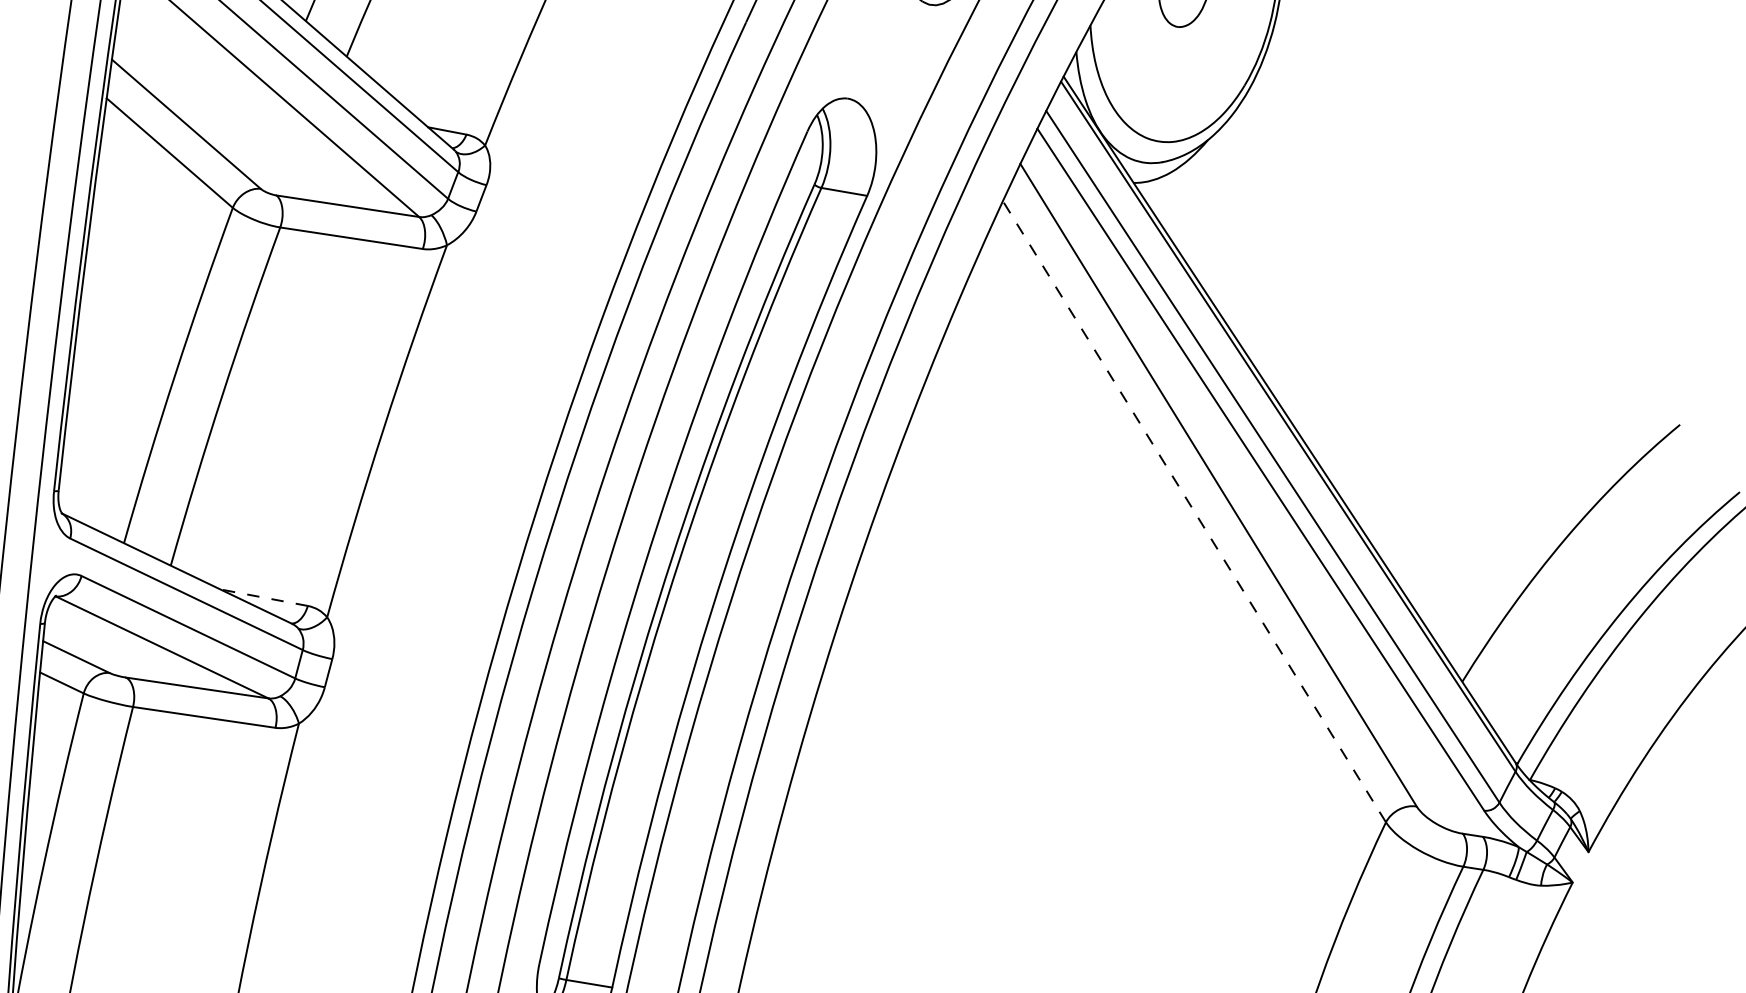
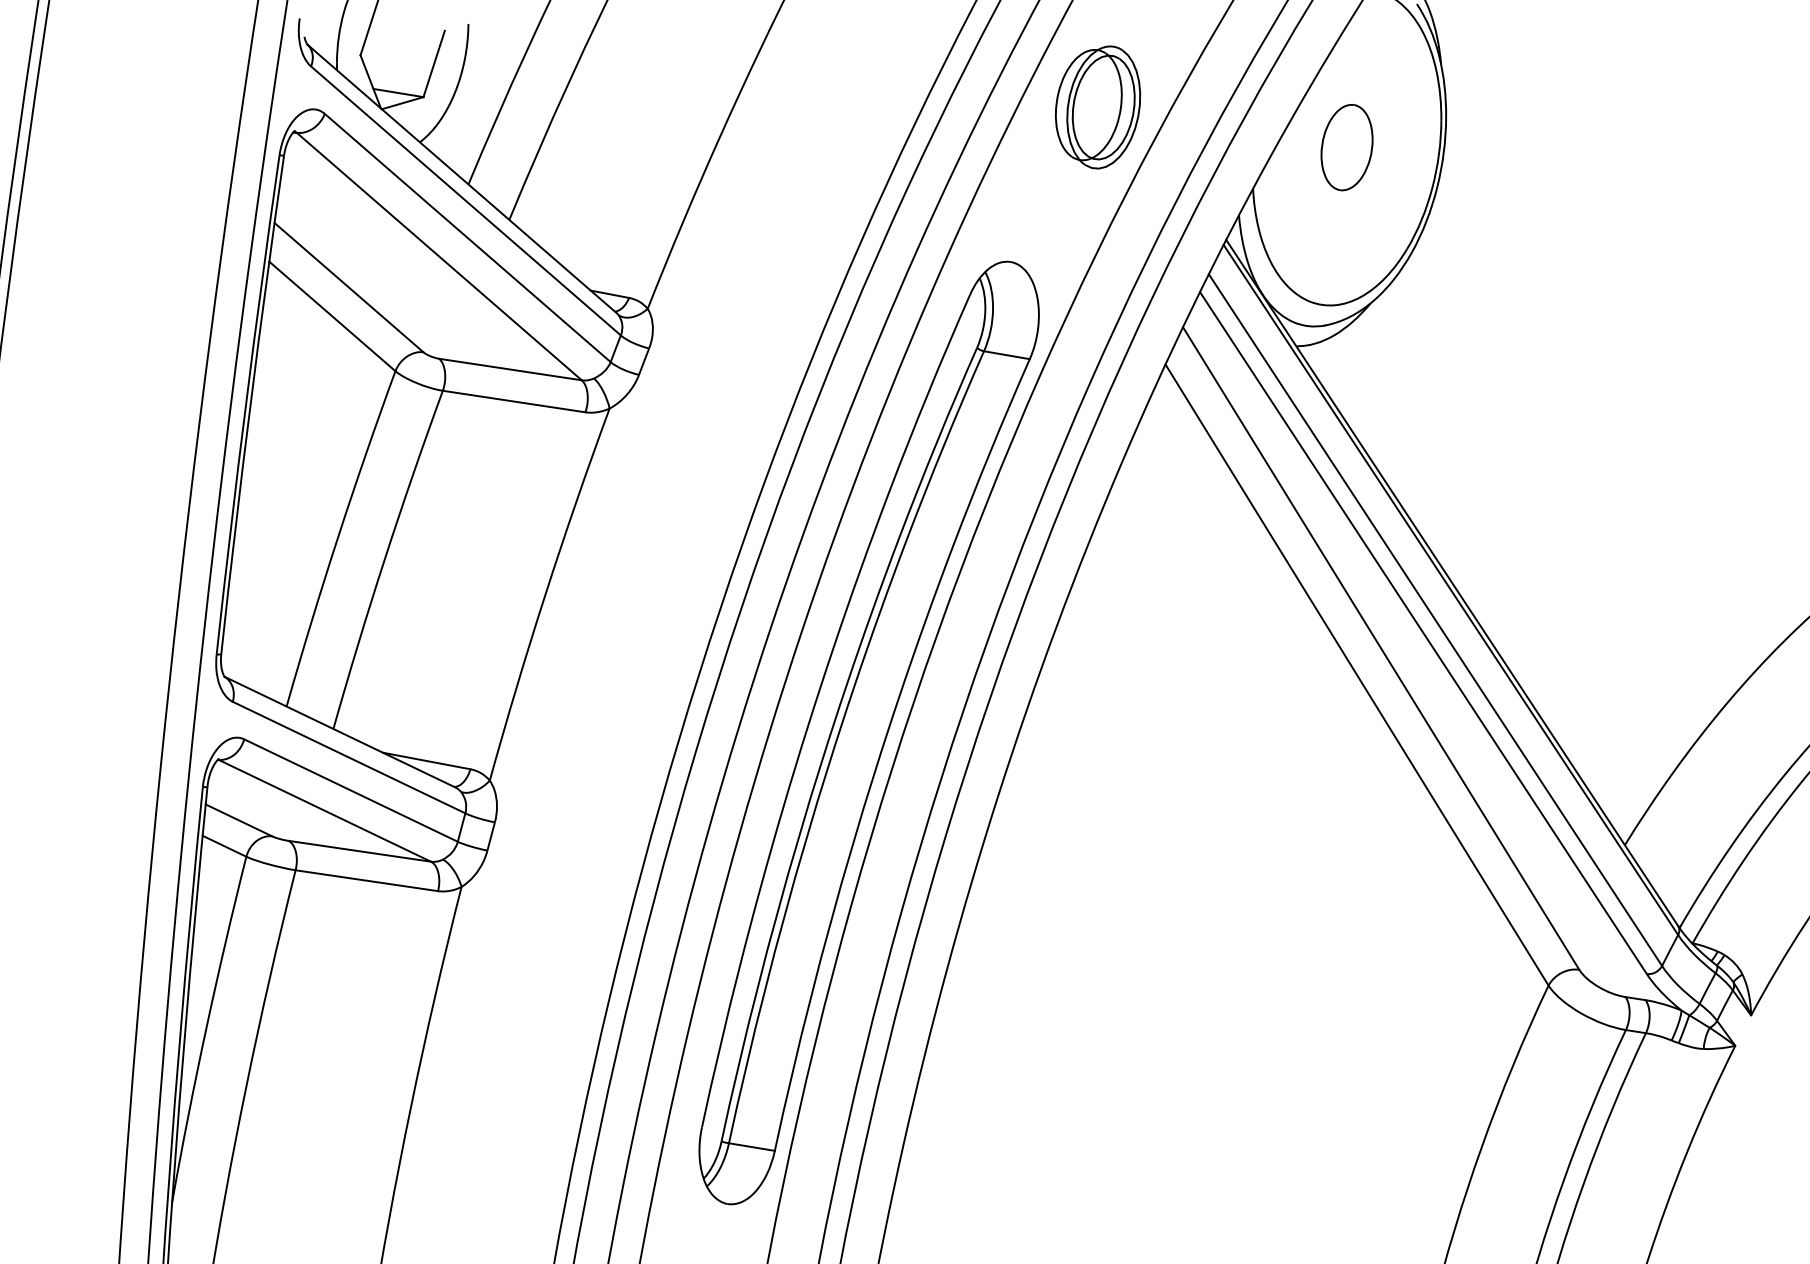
line: (1194, 512) -> (1357, 675), dashed -> solid
line: (263, 598) -> (426, 761), dashed -> solid

